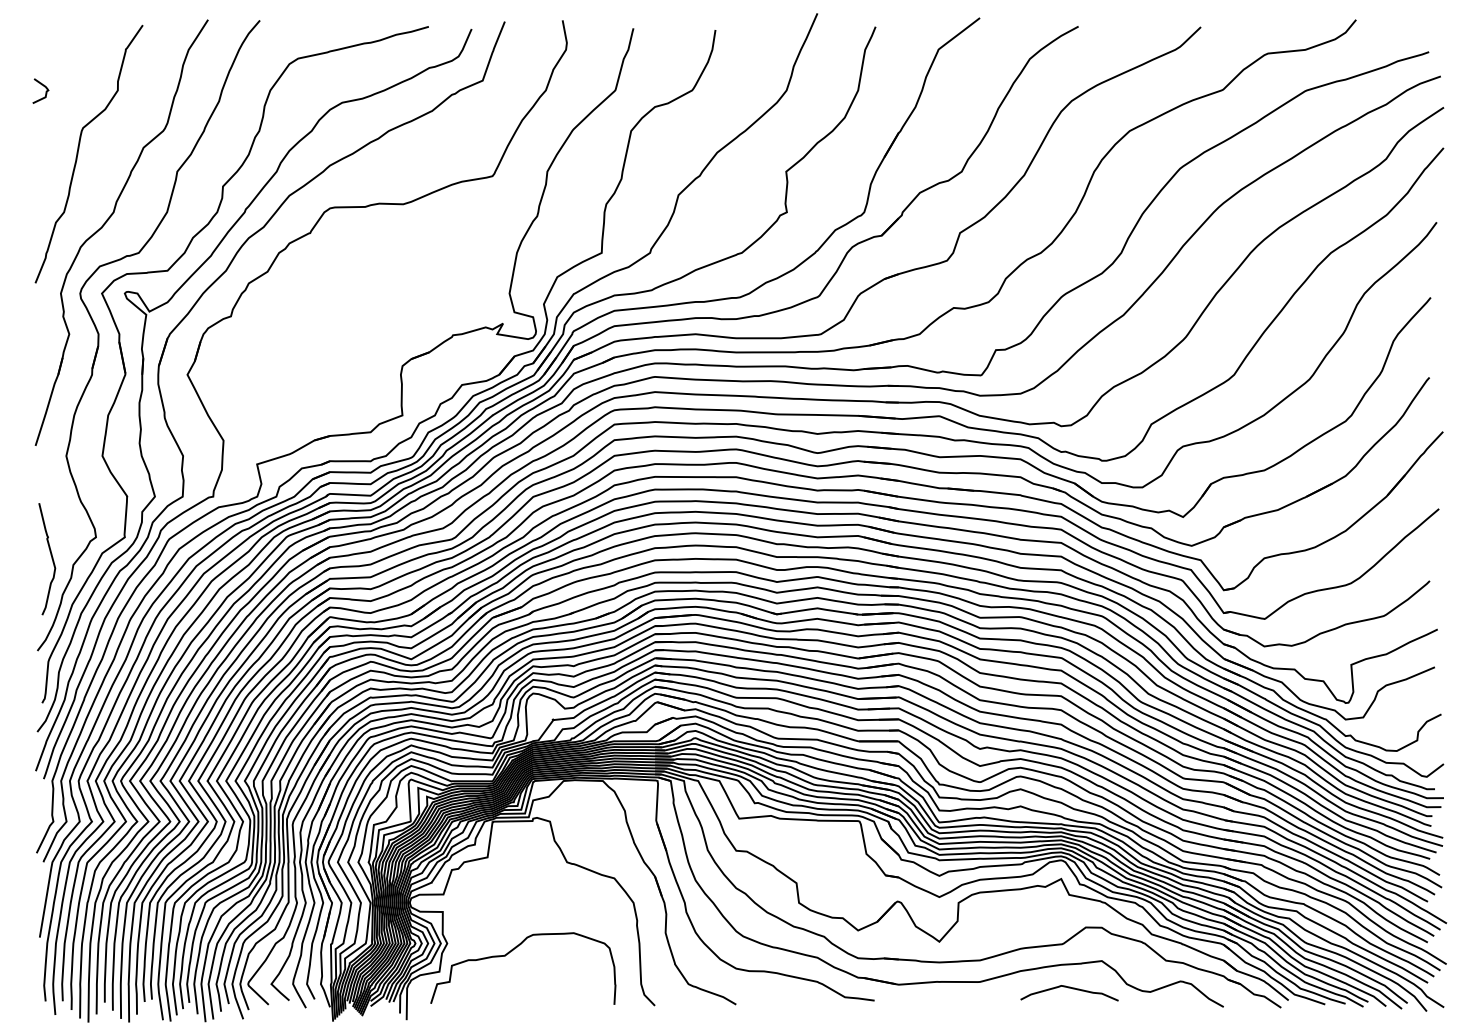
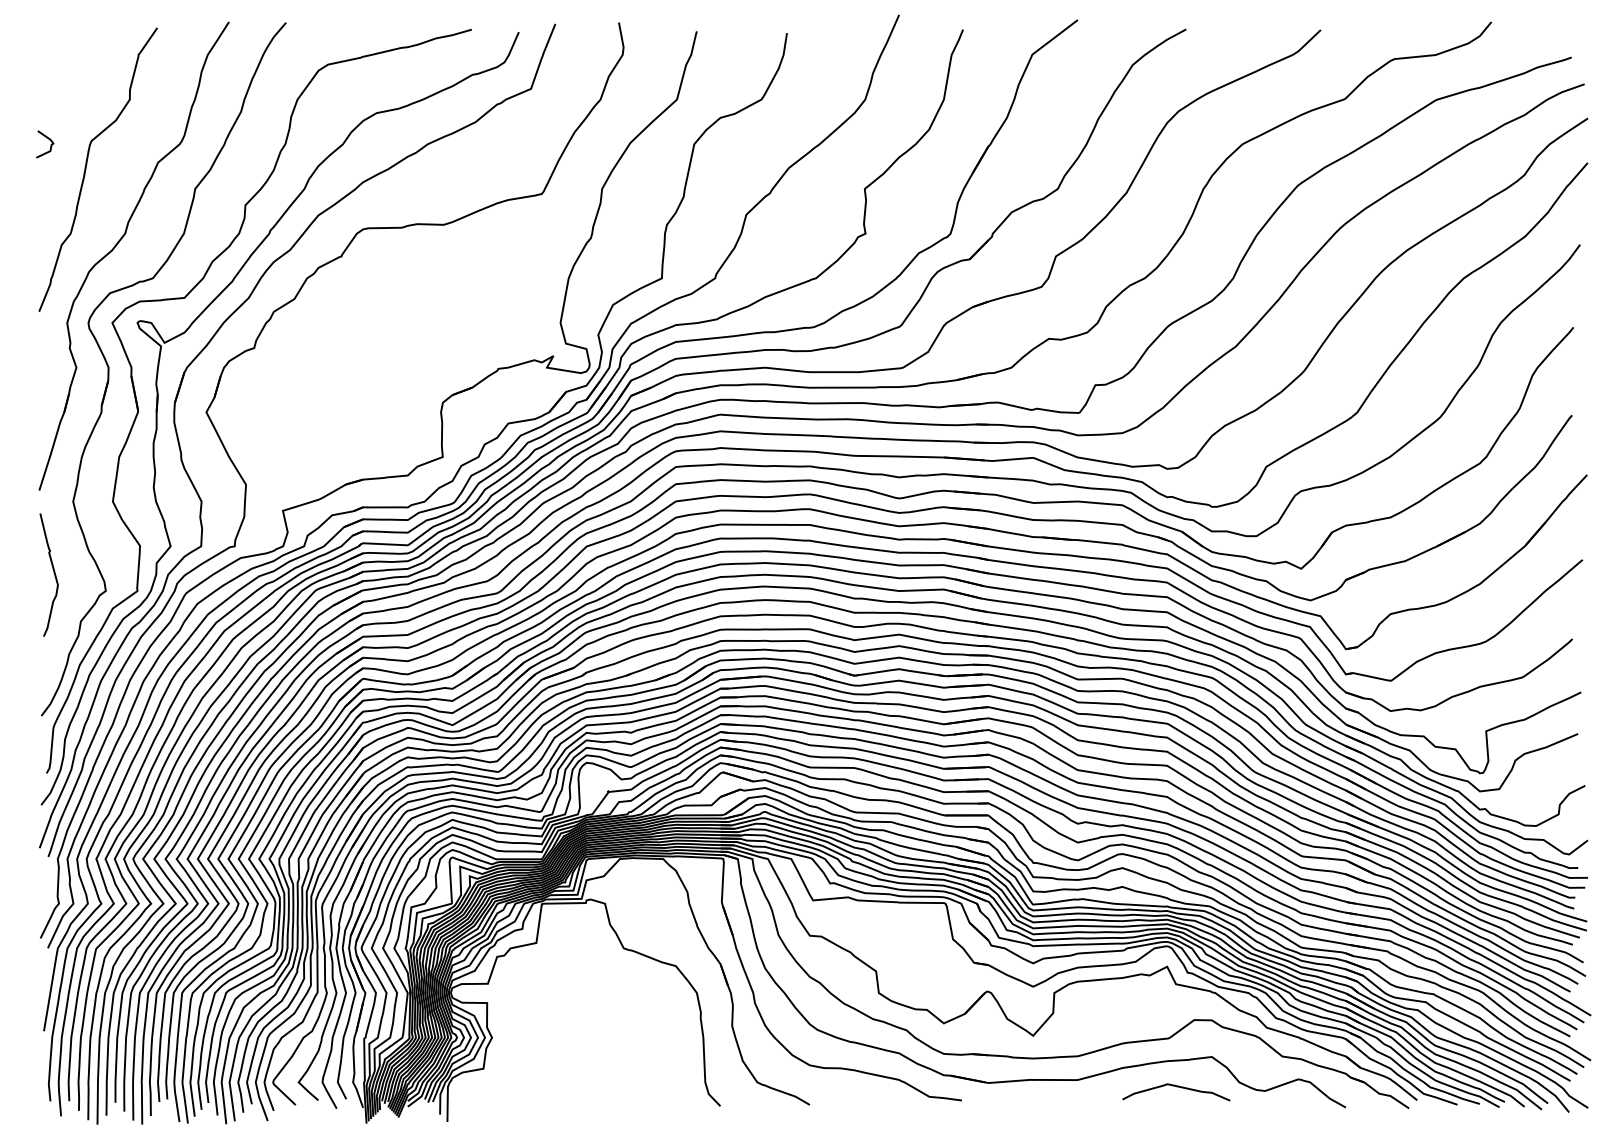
curve: (45, 91) -> (50, 144), moved
curve: (51, 557) -> (53, 573), moved
curve: (512, 951) -> (563, 1046), removed

